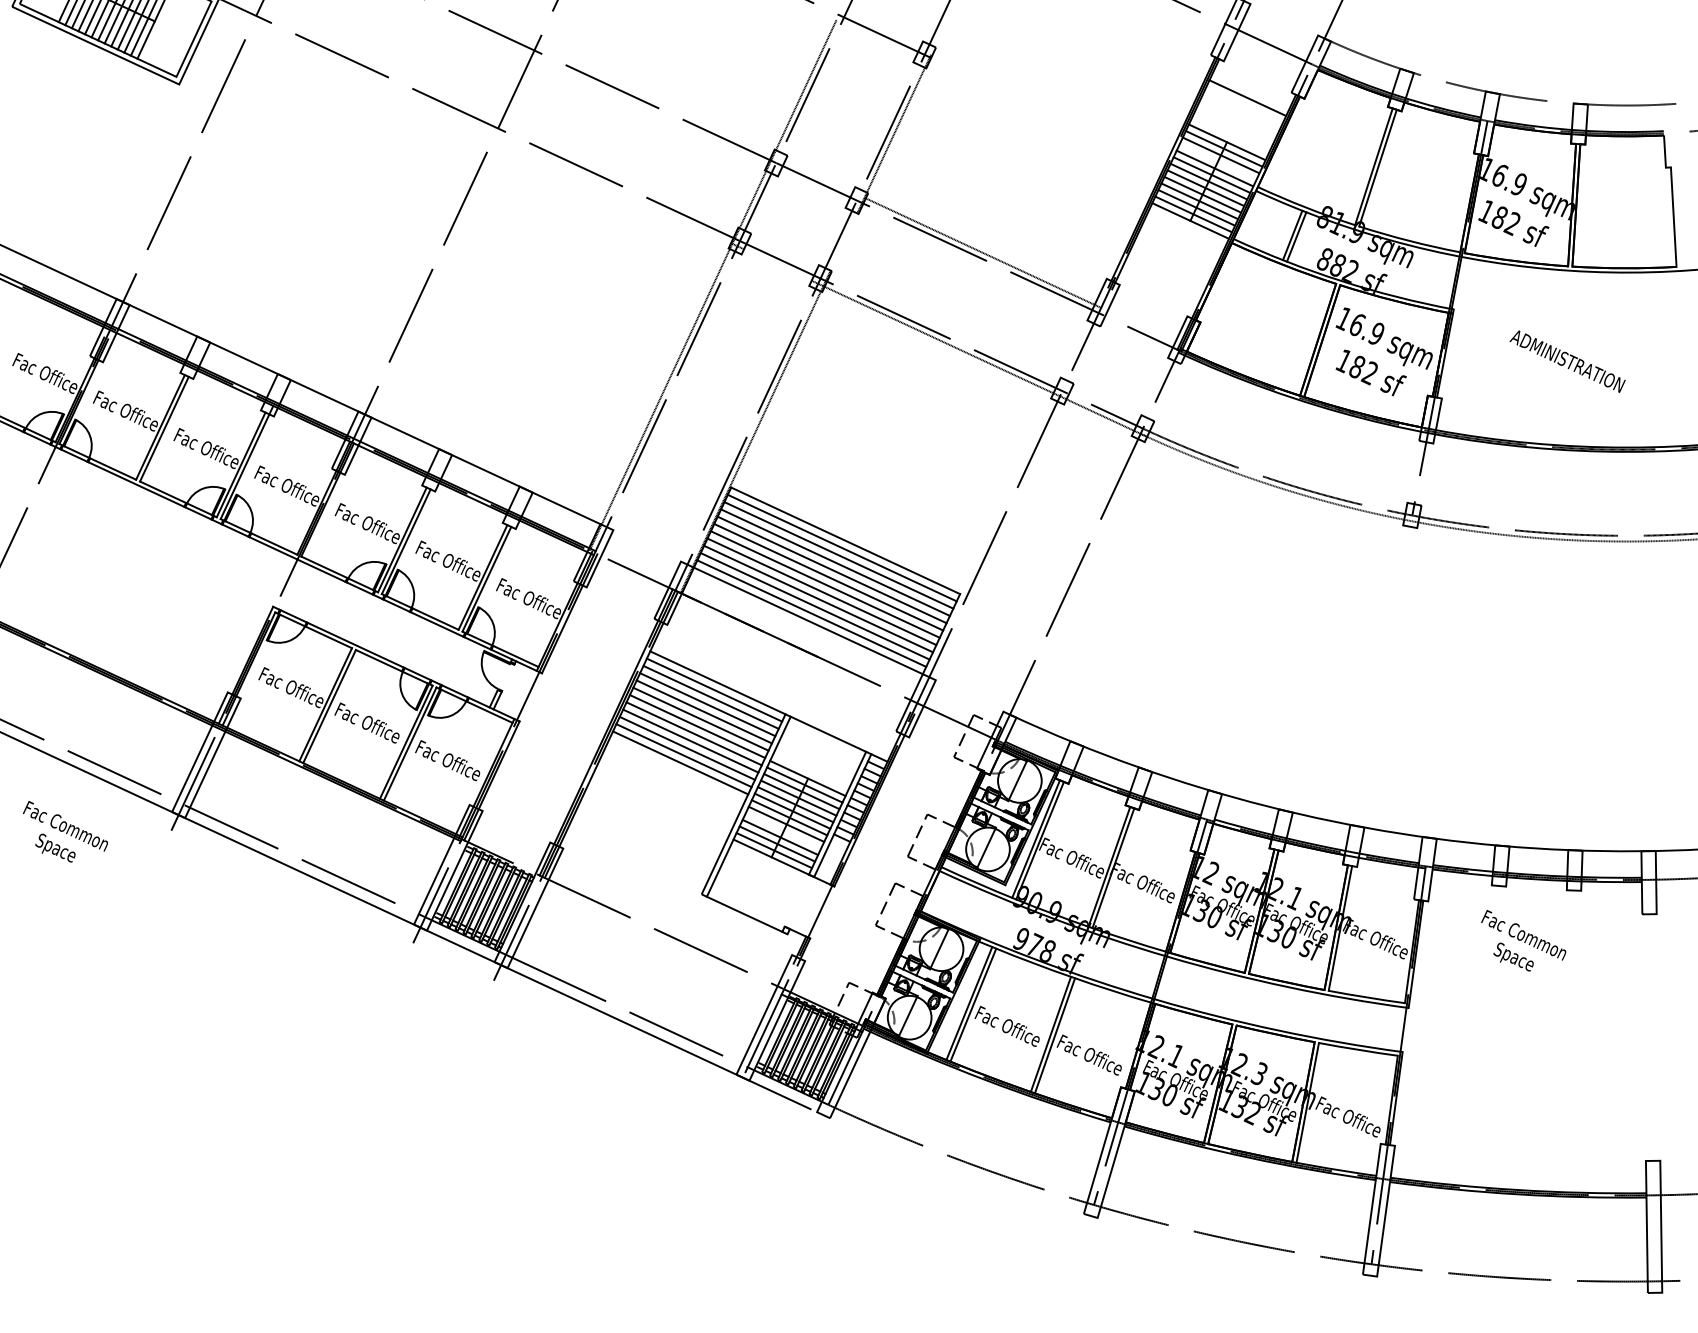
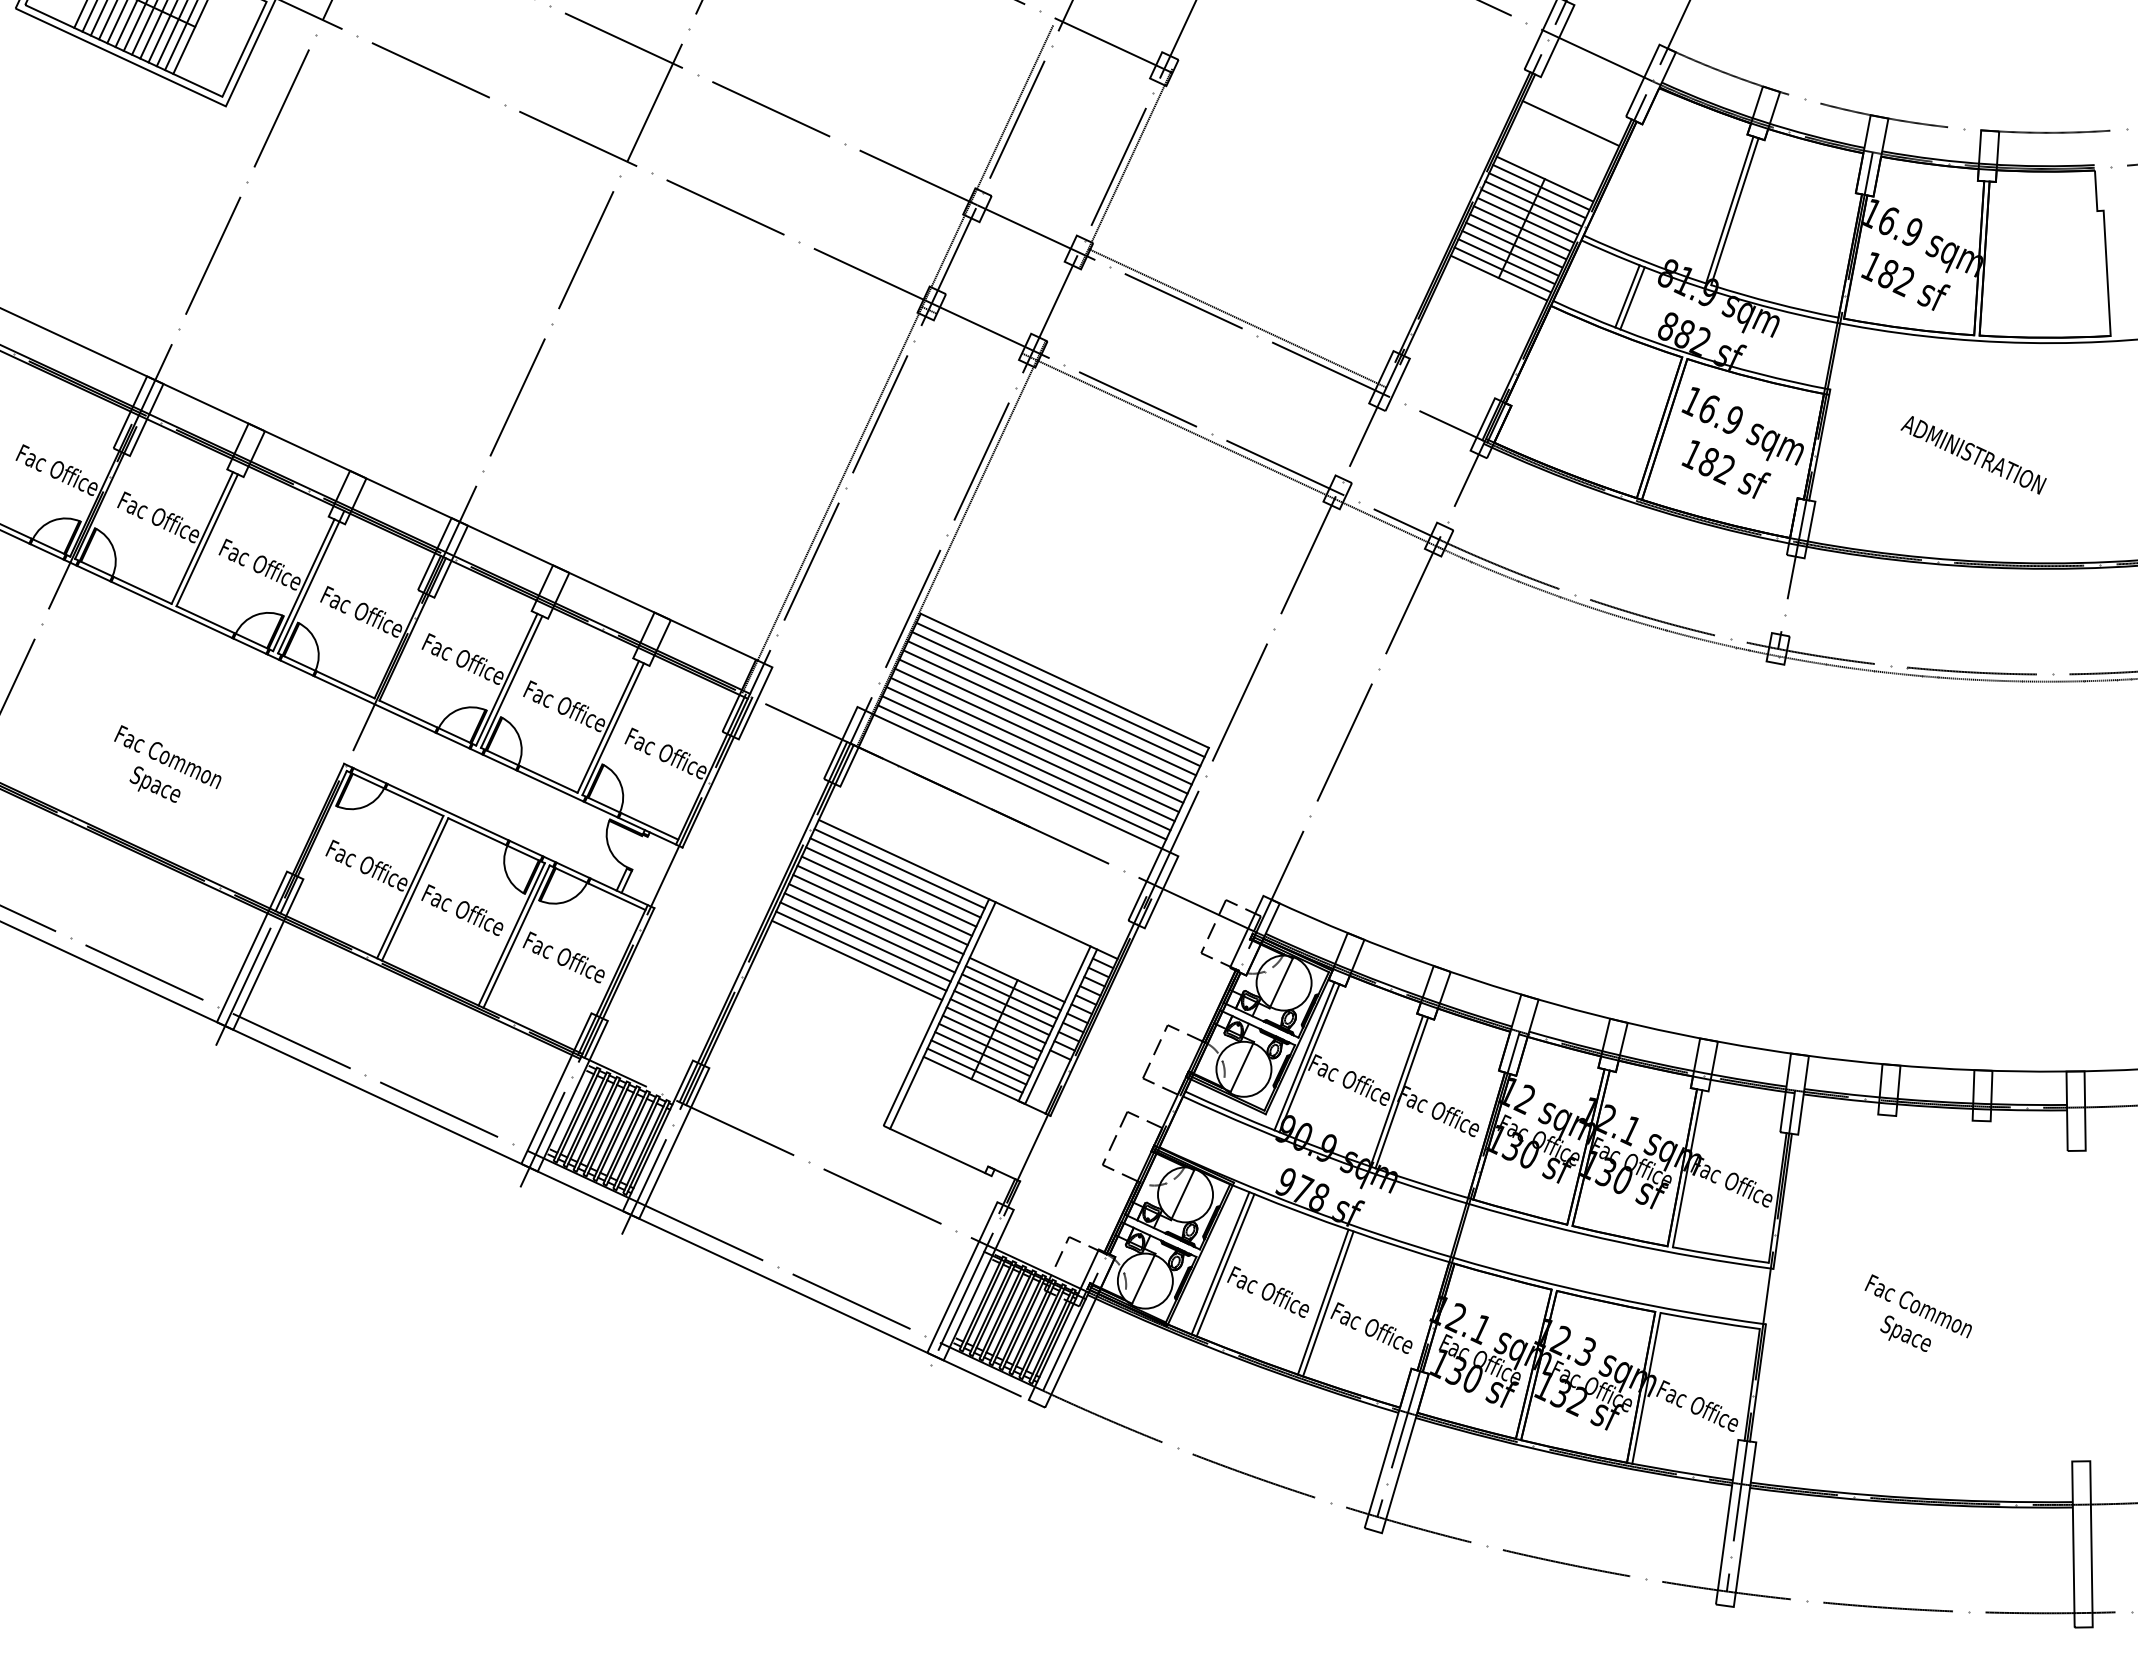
line: (1217, 161) -> (1533, 203), added
line: (783, 830) -> (986, 1045), added
text: (65, 831) -> (167, 763), moved
text: (1523, 940) -> (1917, 1312), moved

